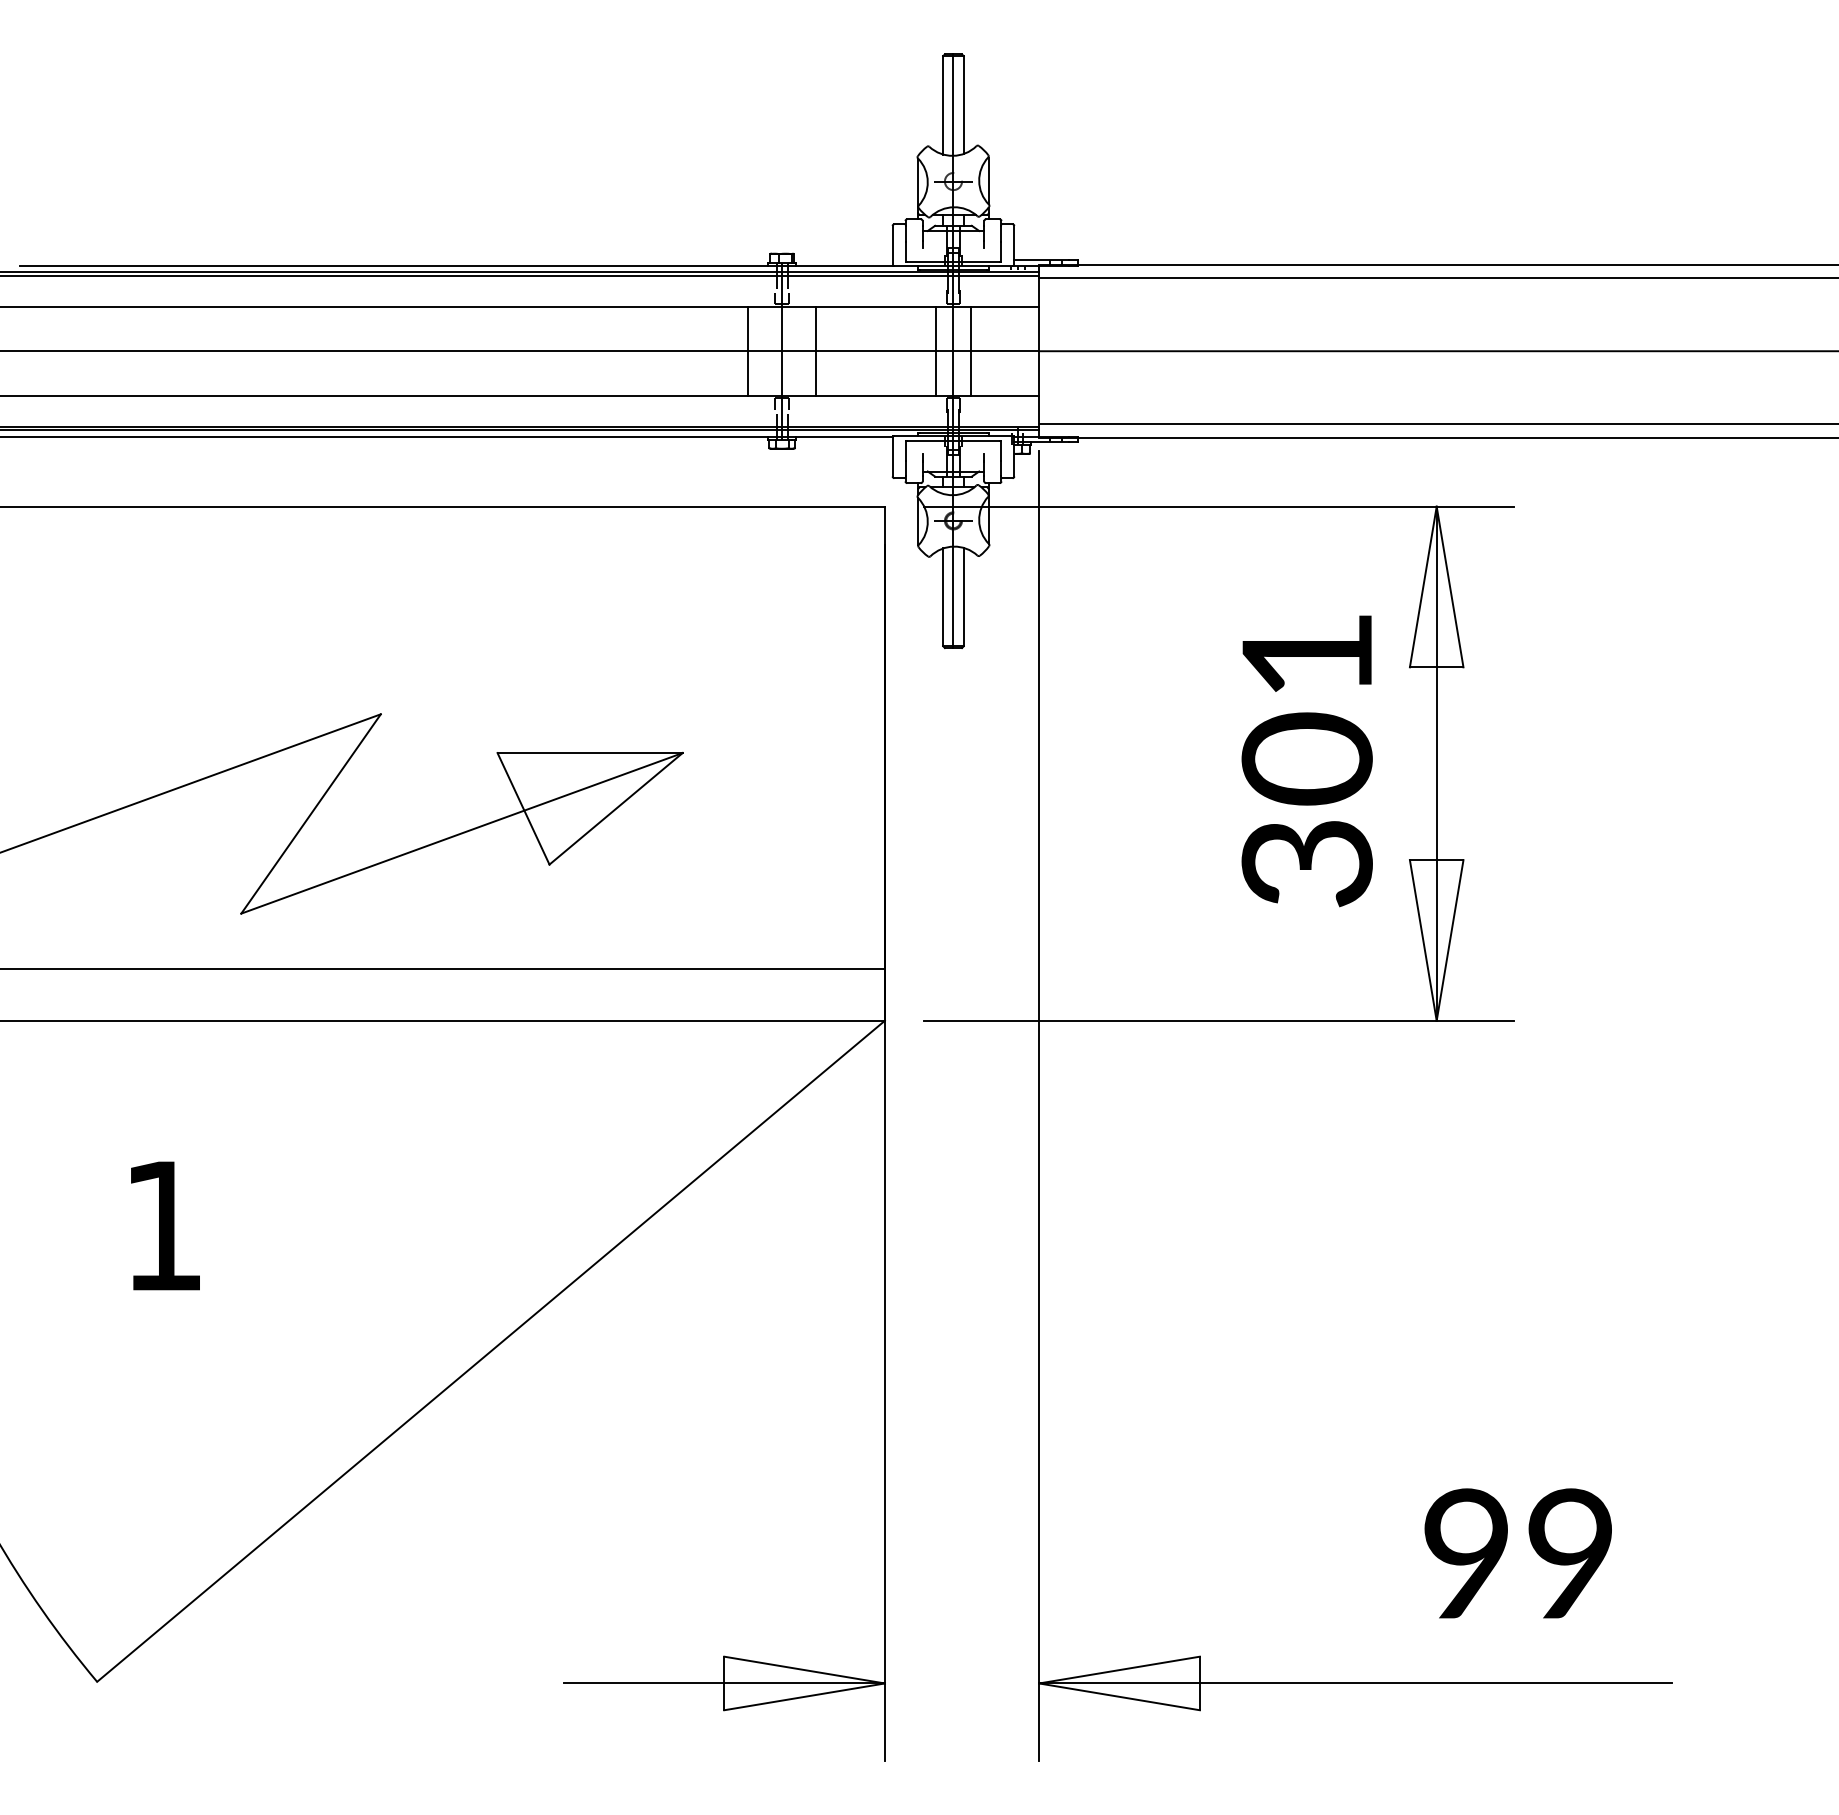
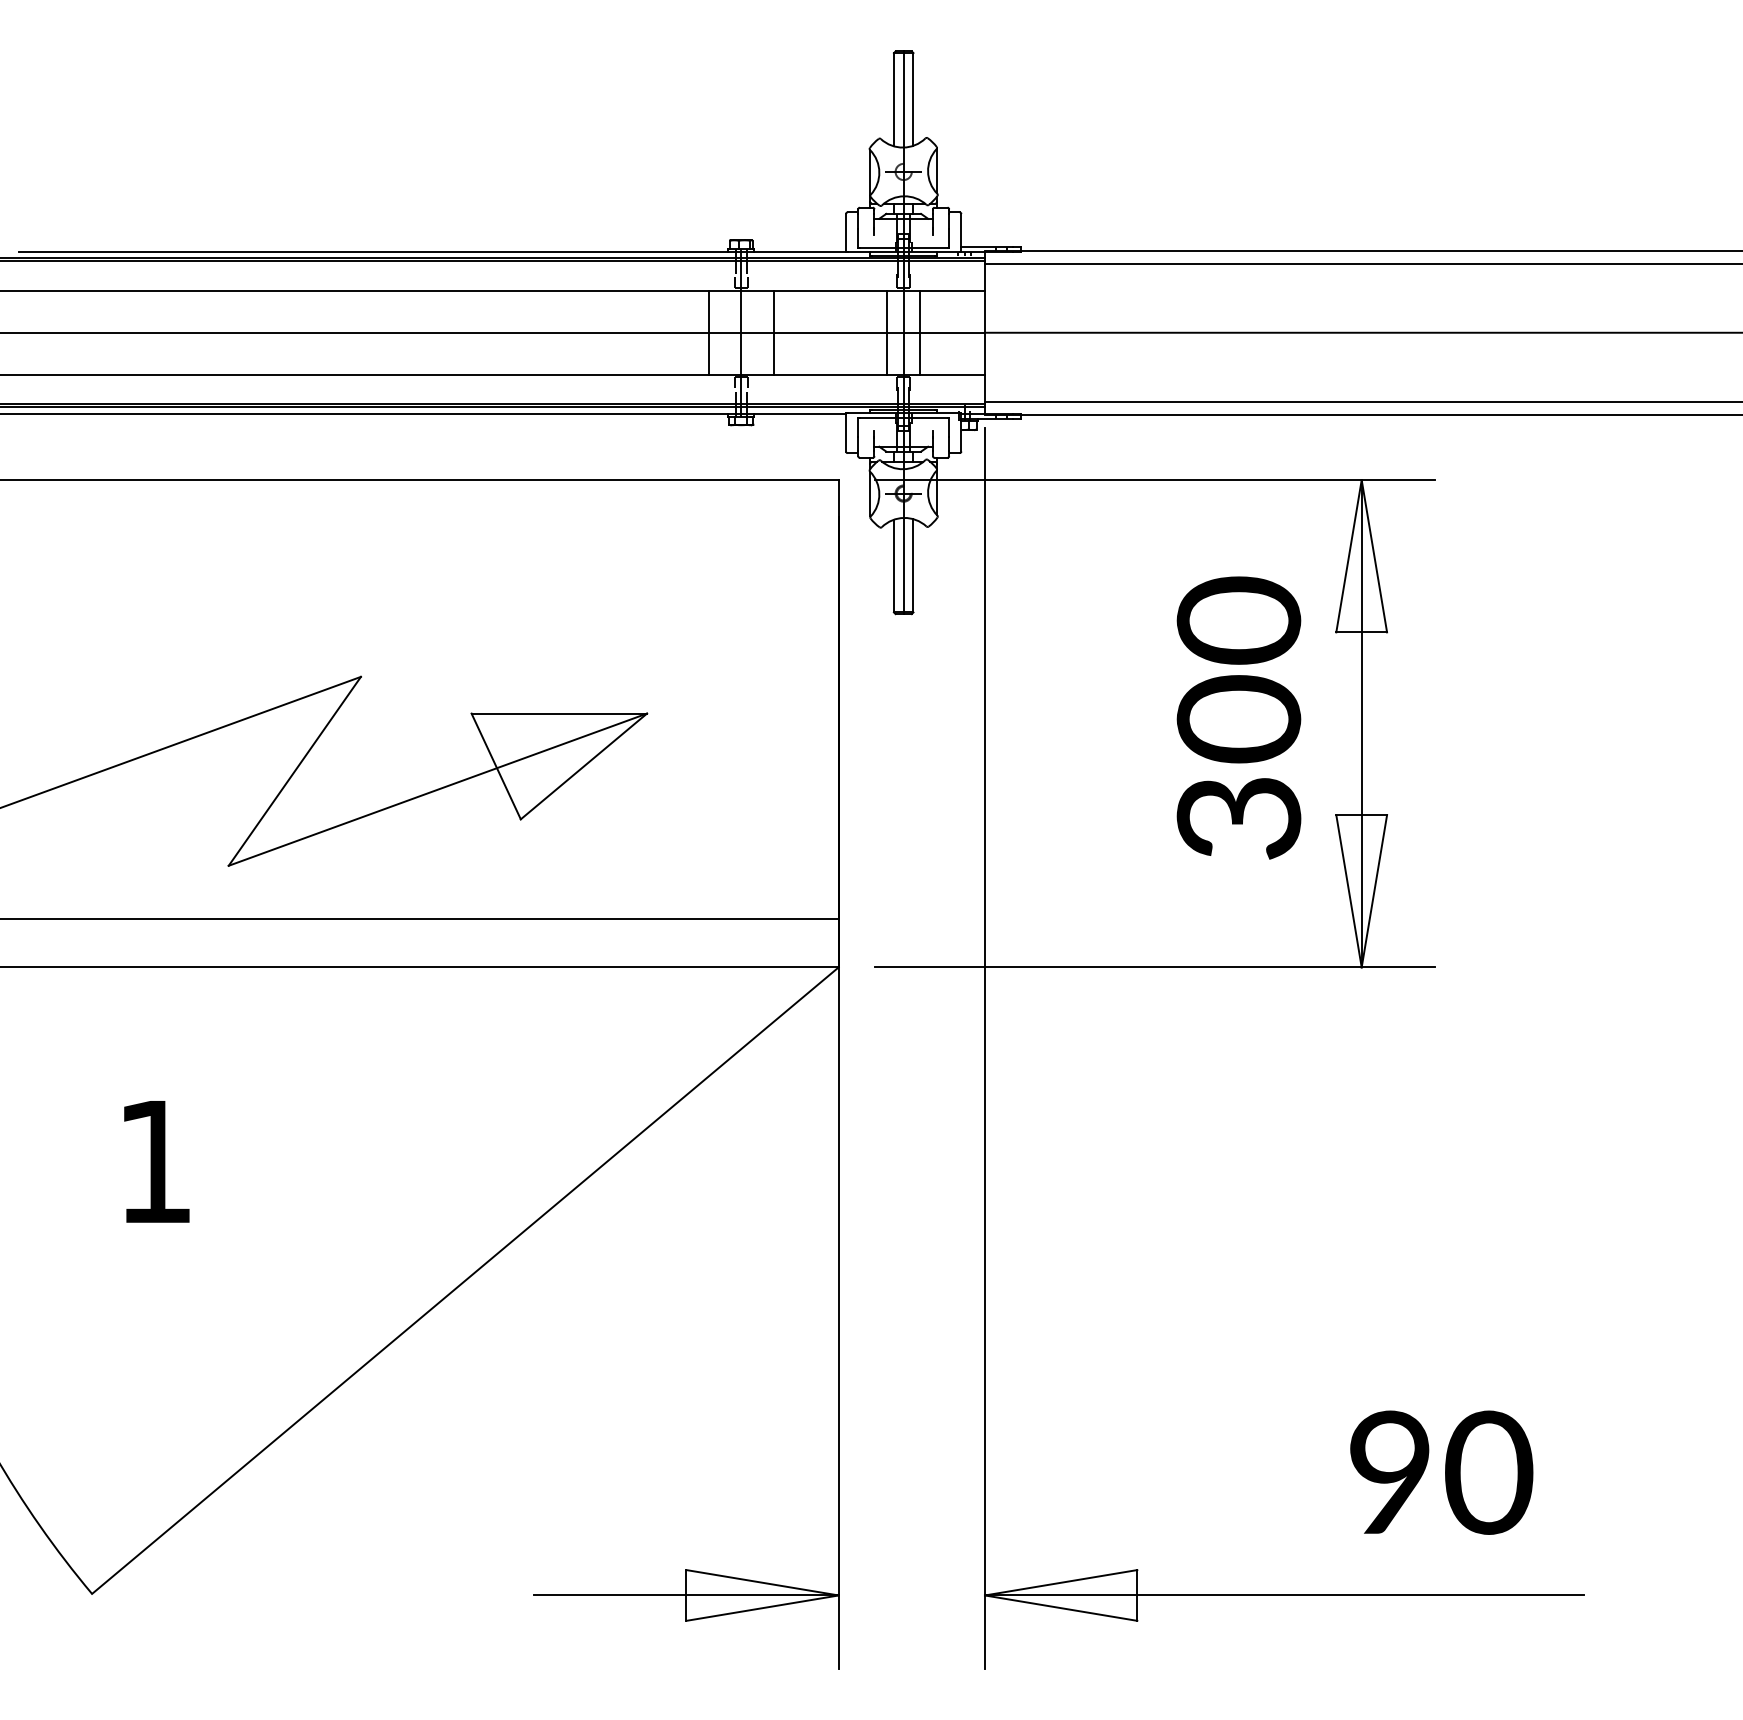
text: (1306, 654) -> (1238, 620), 301 -> 300
text: (1570, 1554) -> (1488, 1473), 99 -> 90

